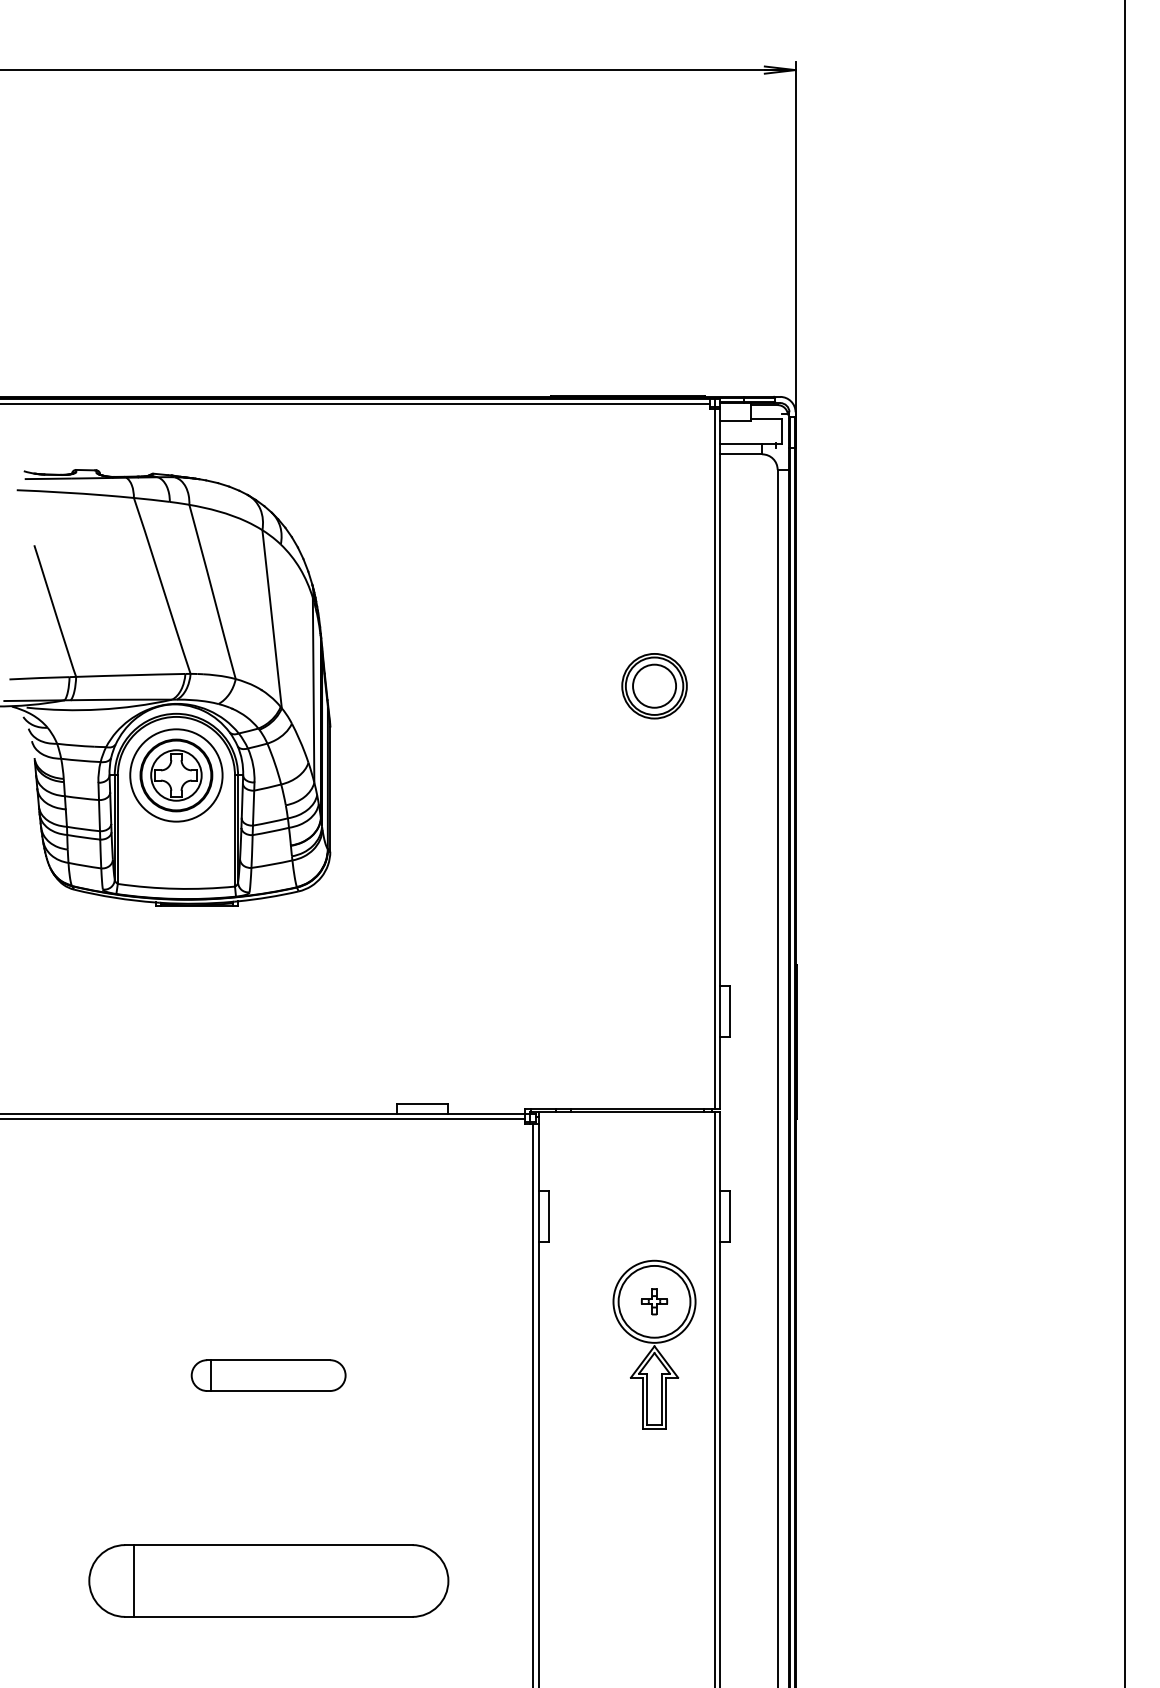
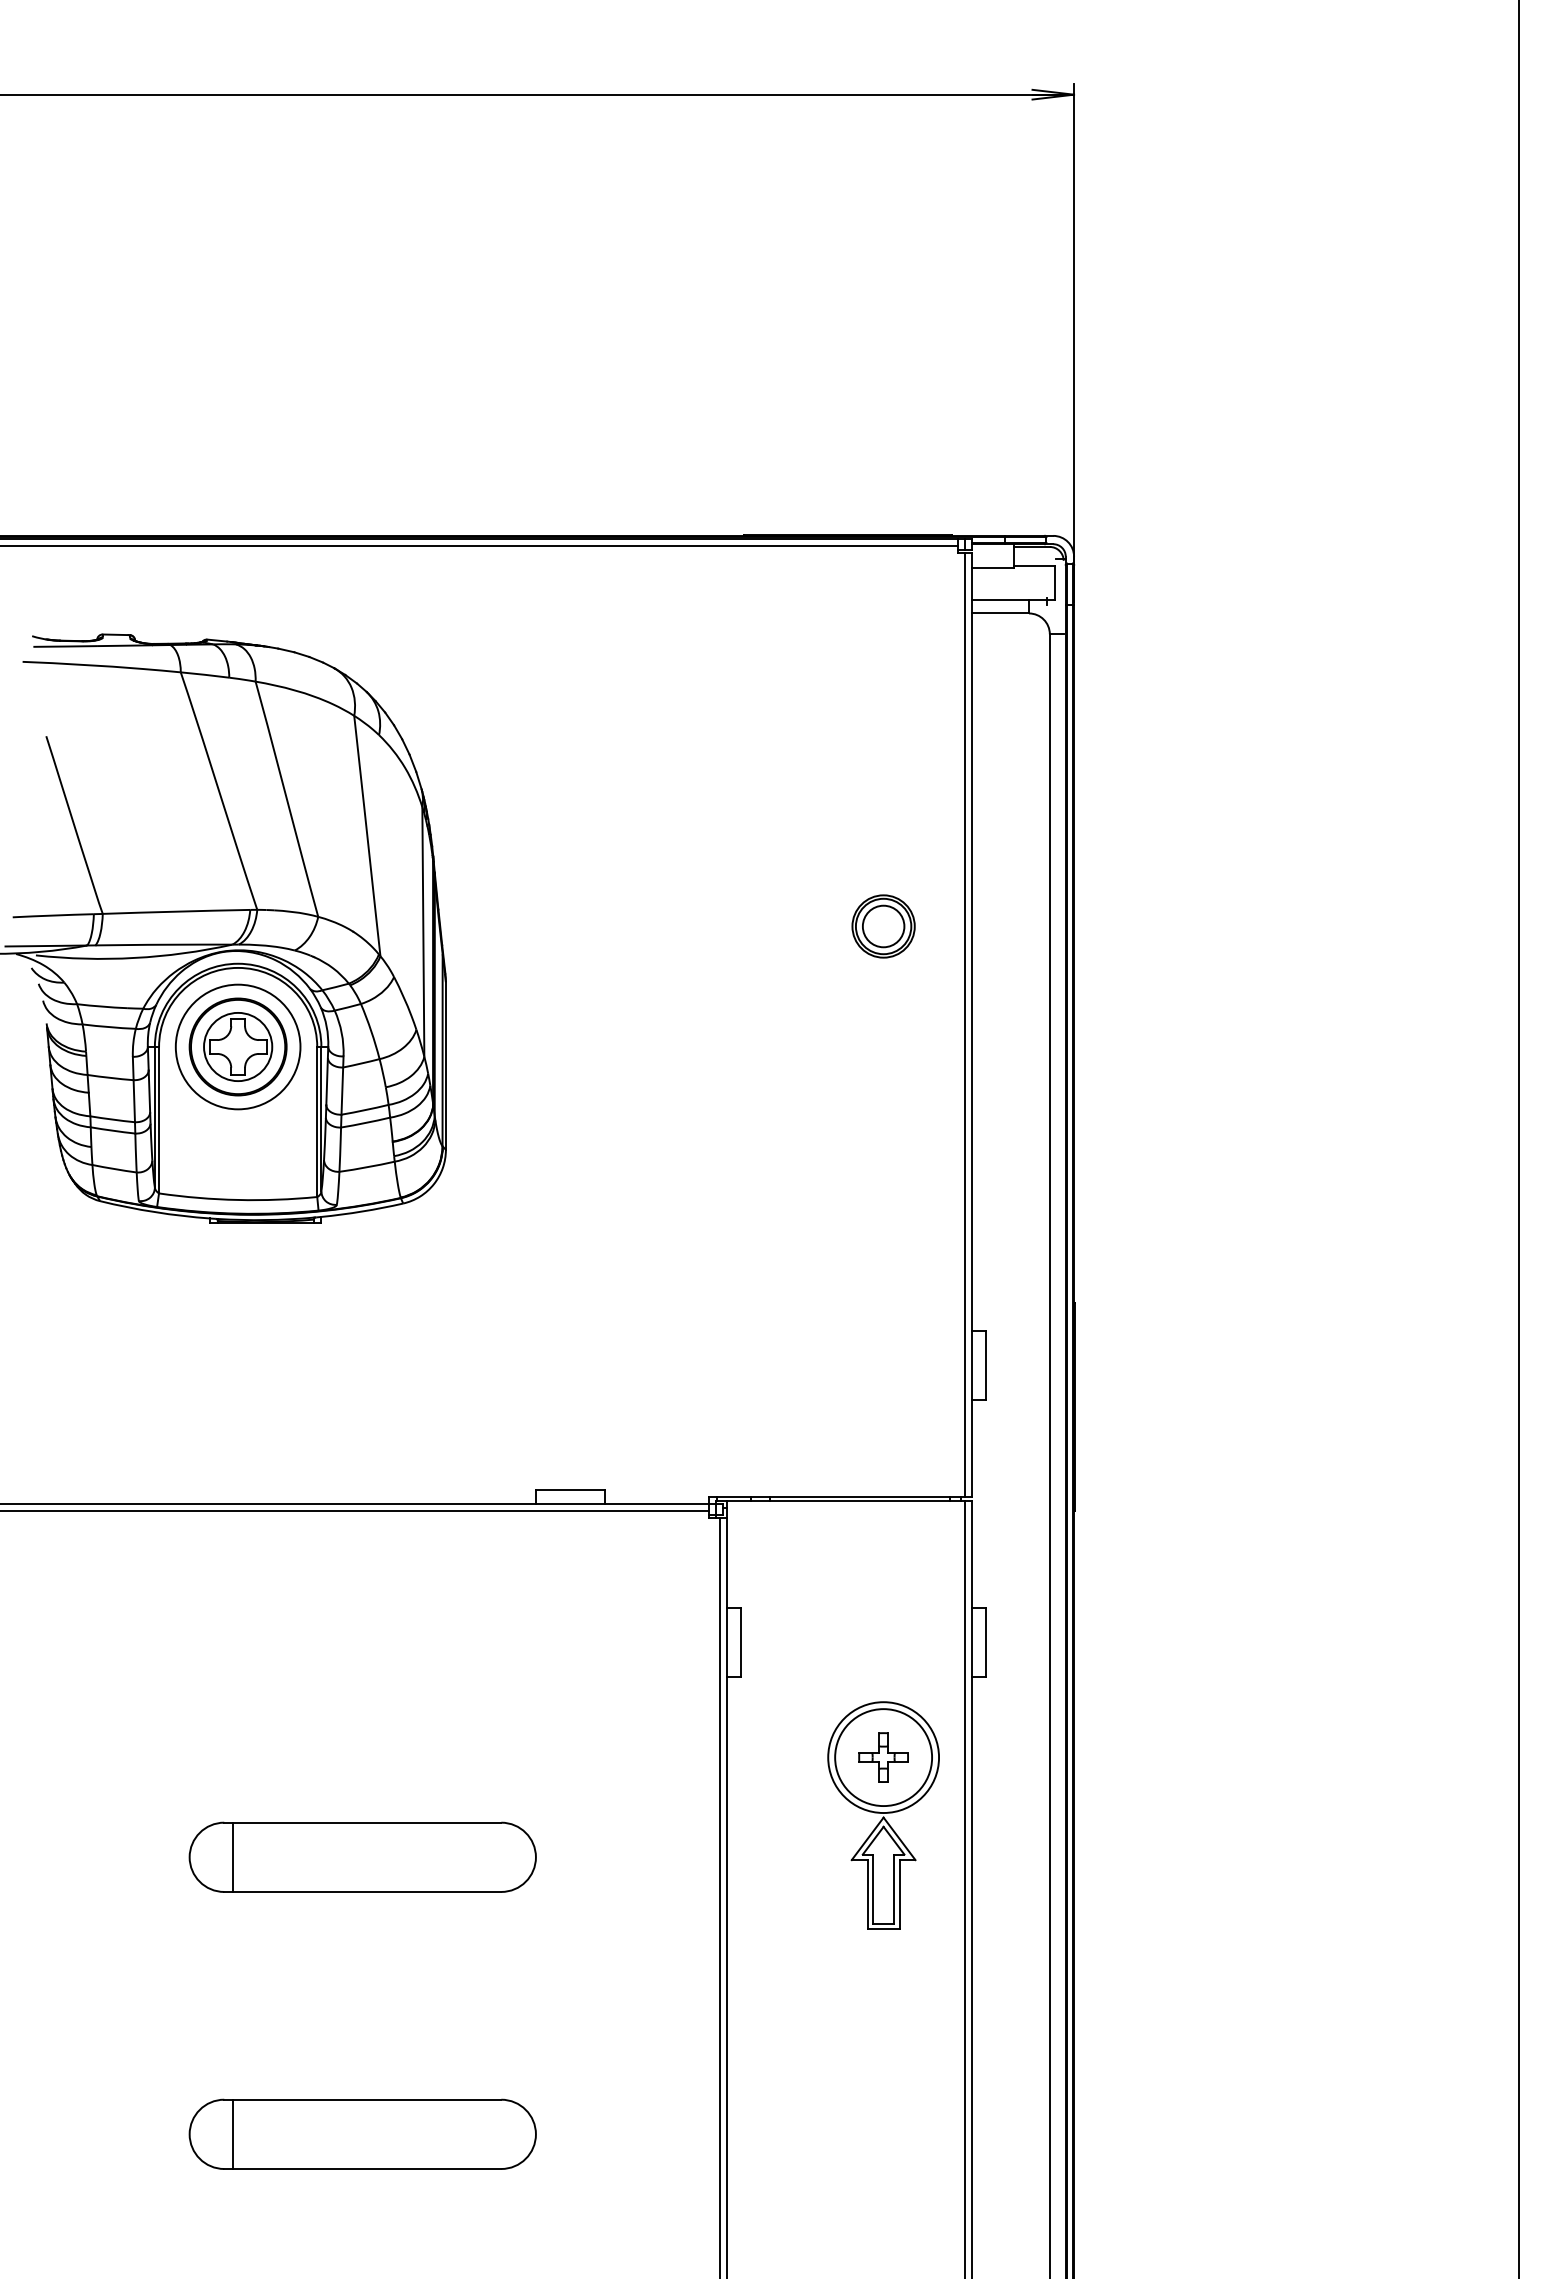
part: (654, 686) -> (883, 926), size x0.71
part: (654, 1301) -> (883, 1757), size x1.43
part: (268, 1375) -> (362, 1856), size x1.67
part: (268, 1580) -> (362, 2133), size x0.71

